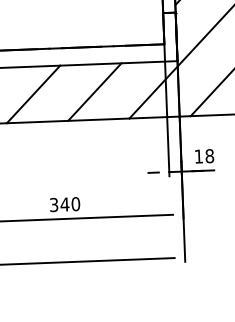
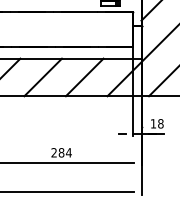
text: (64, 204) -> (61, 152), 340 -> 284

